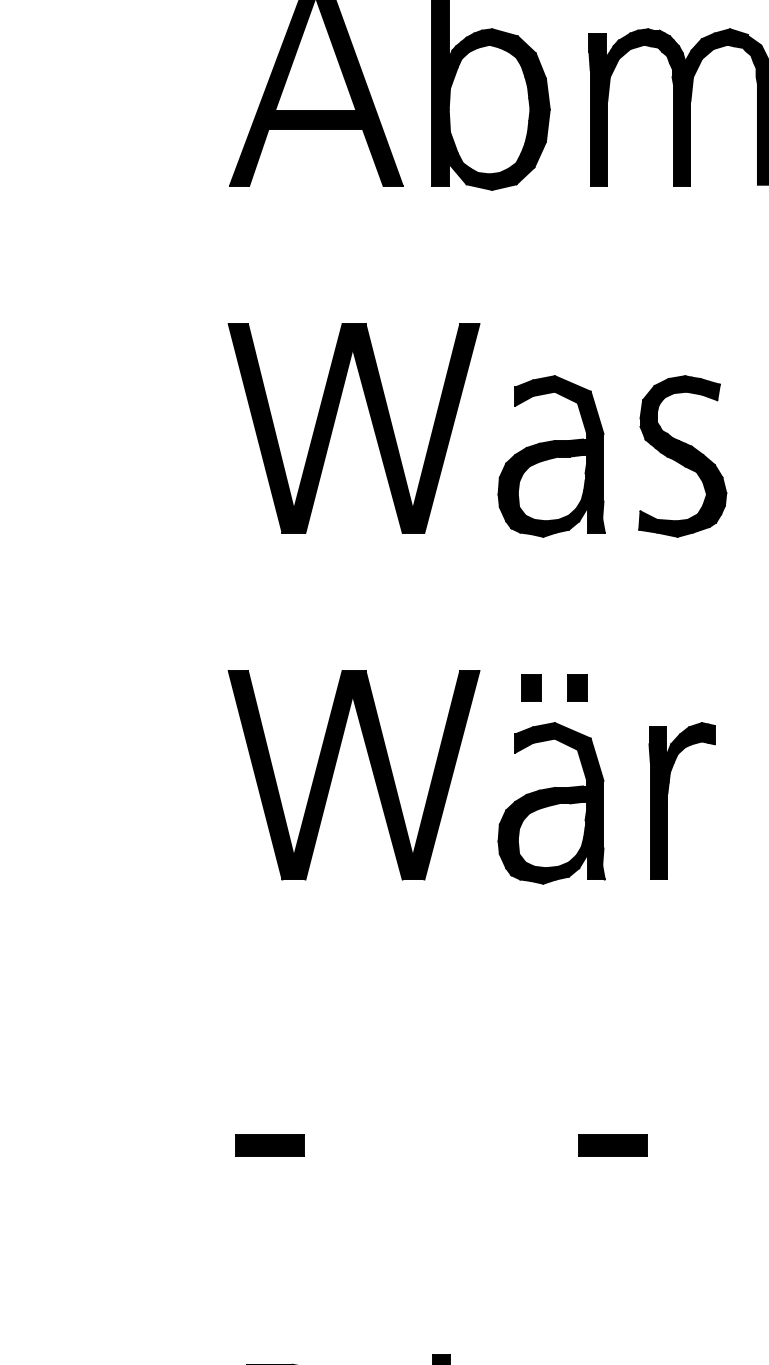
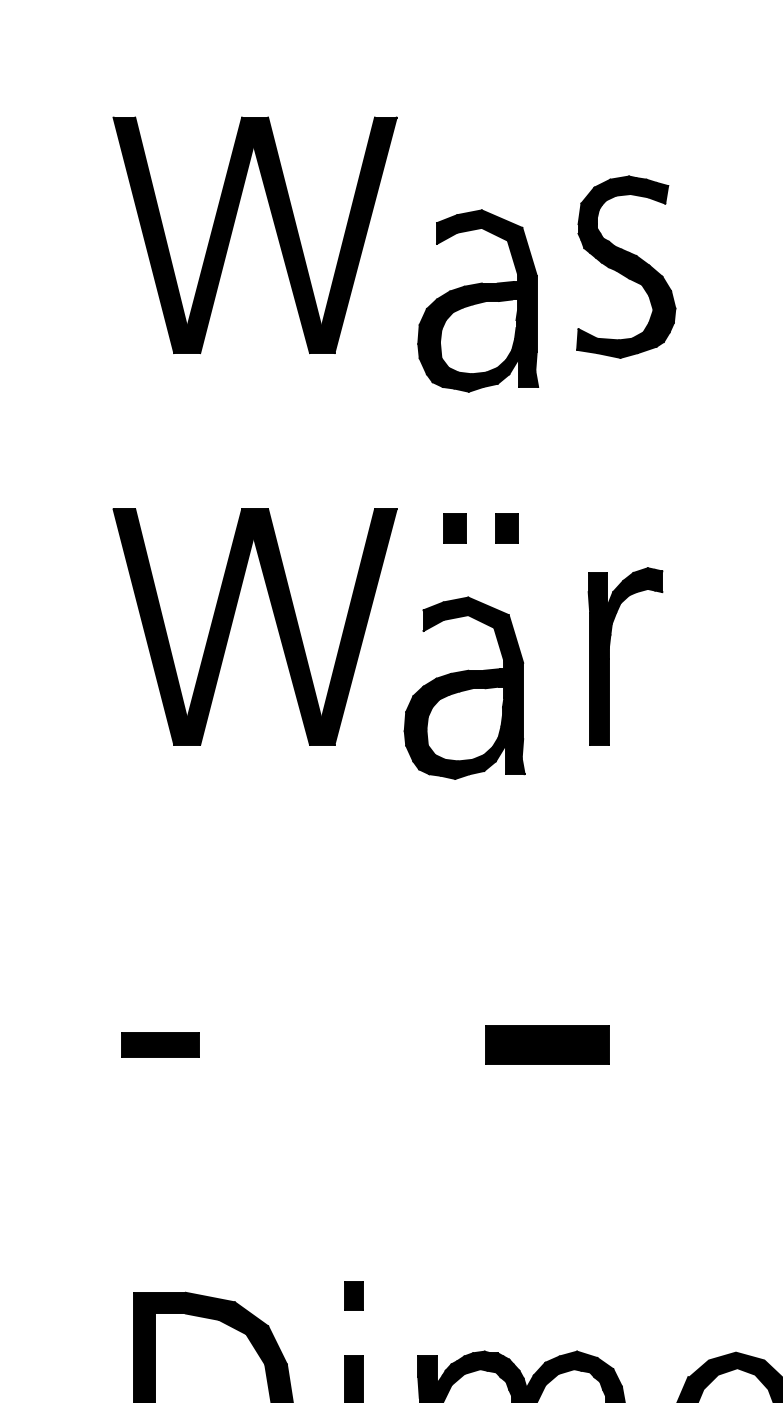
part: (551, 456) -> (478, 301), moved
part: (551, 803) -> (464, 688), moved
part: (612, 1145) -> (546, 1045), size x1.6

